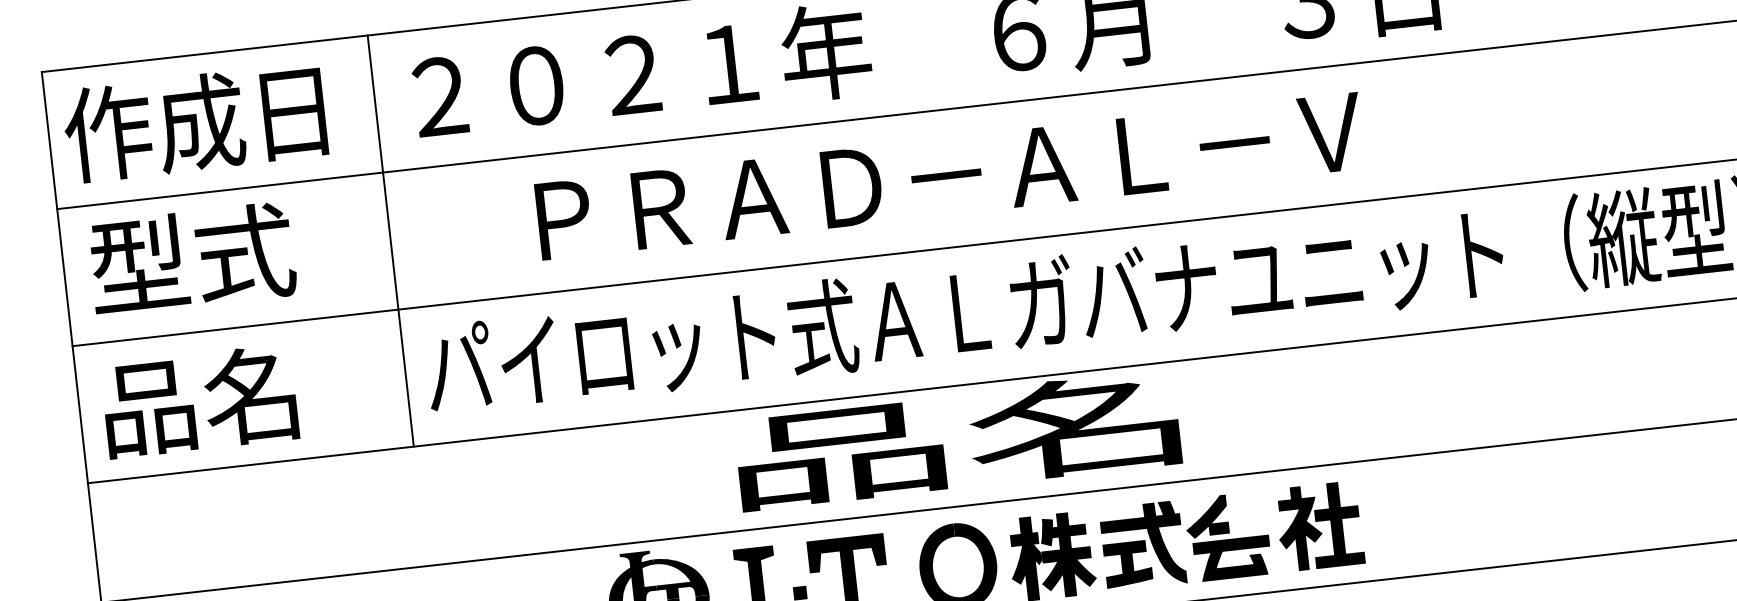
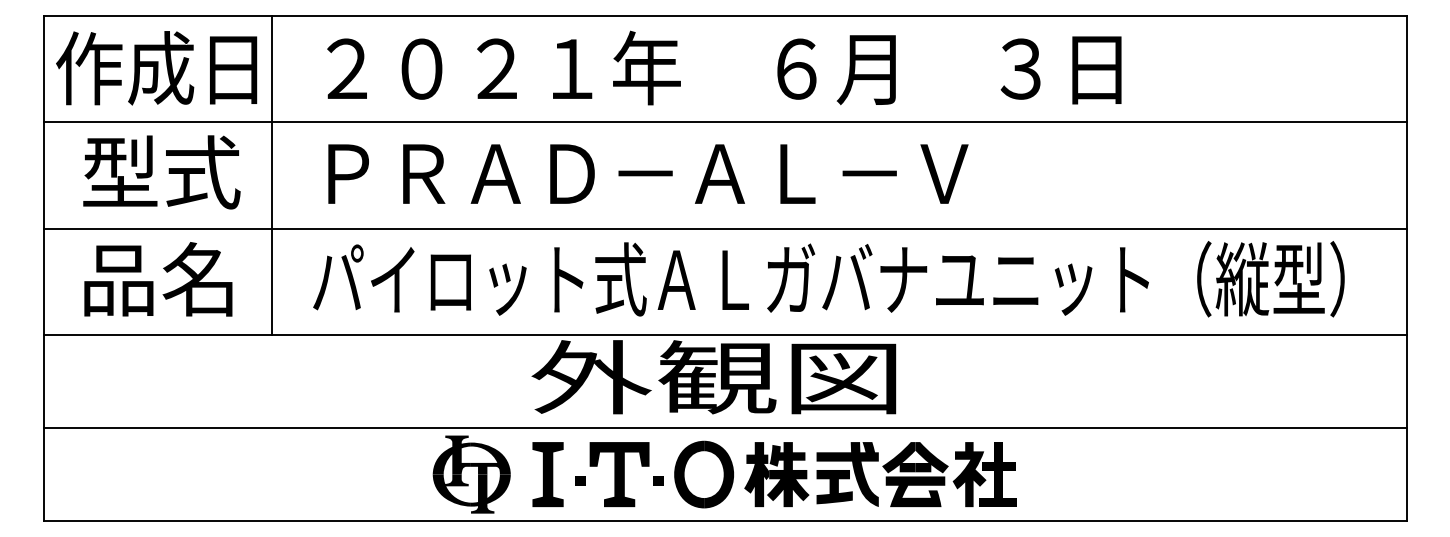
text: (950, 175) -> (648, 173), moved
line: (390, 240) -> (271, 175), moved
text: (191, 259) -> (161, 172), moved
text: (200, 401) -> (158, 279), moved
text: (956, 439) -> (713, 376), 品名 -> 外観図
fill: (1248, 512) -> (931, 457), added
fill: (900, 581) -> (658, 480), added

